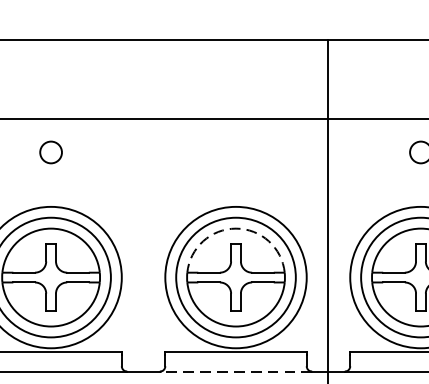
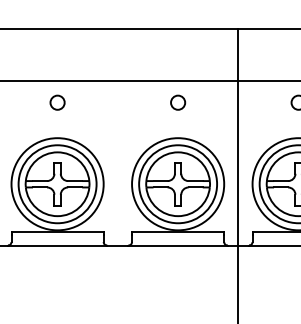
circle: (236, 152) -> (178, 102), added
arc: (236, 228) -> (178, 152), dashed -> solid
line: (236, 371) -> (178, 245), dashed -> solid

